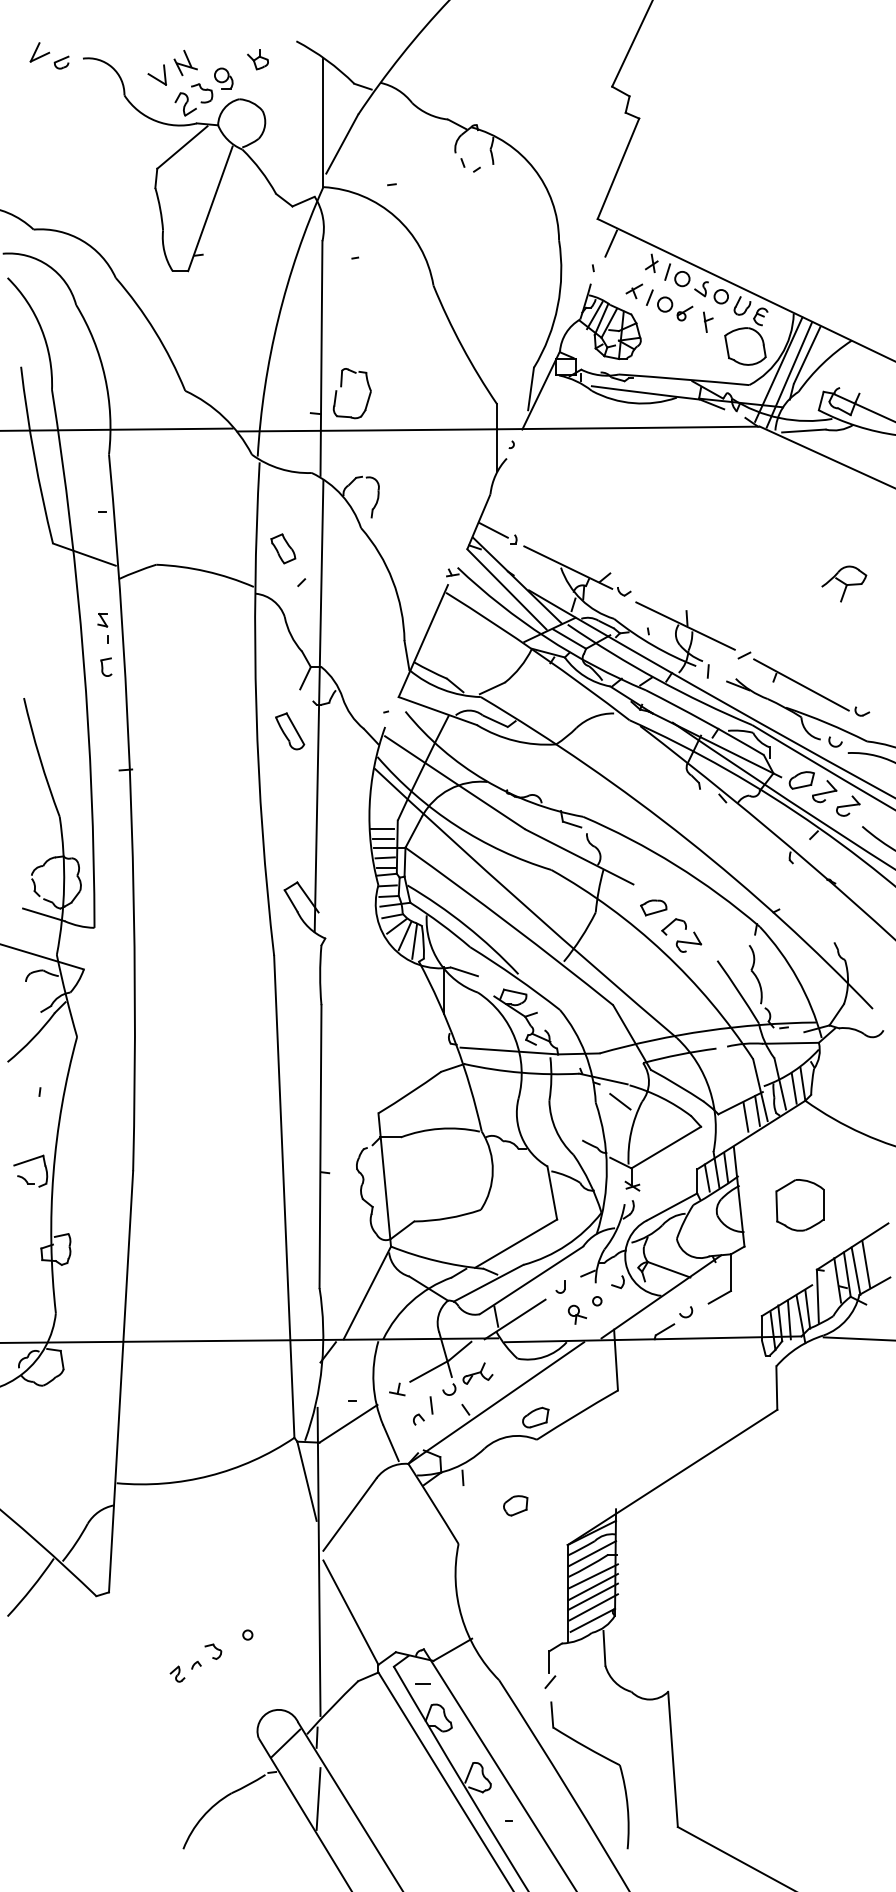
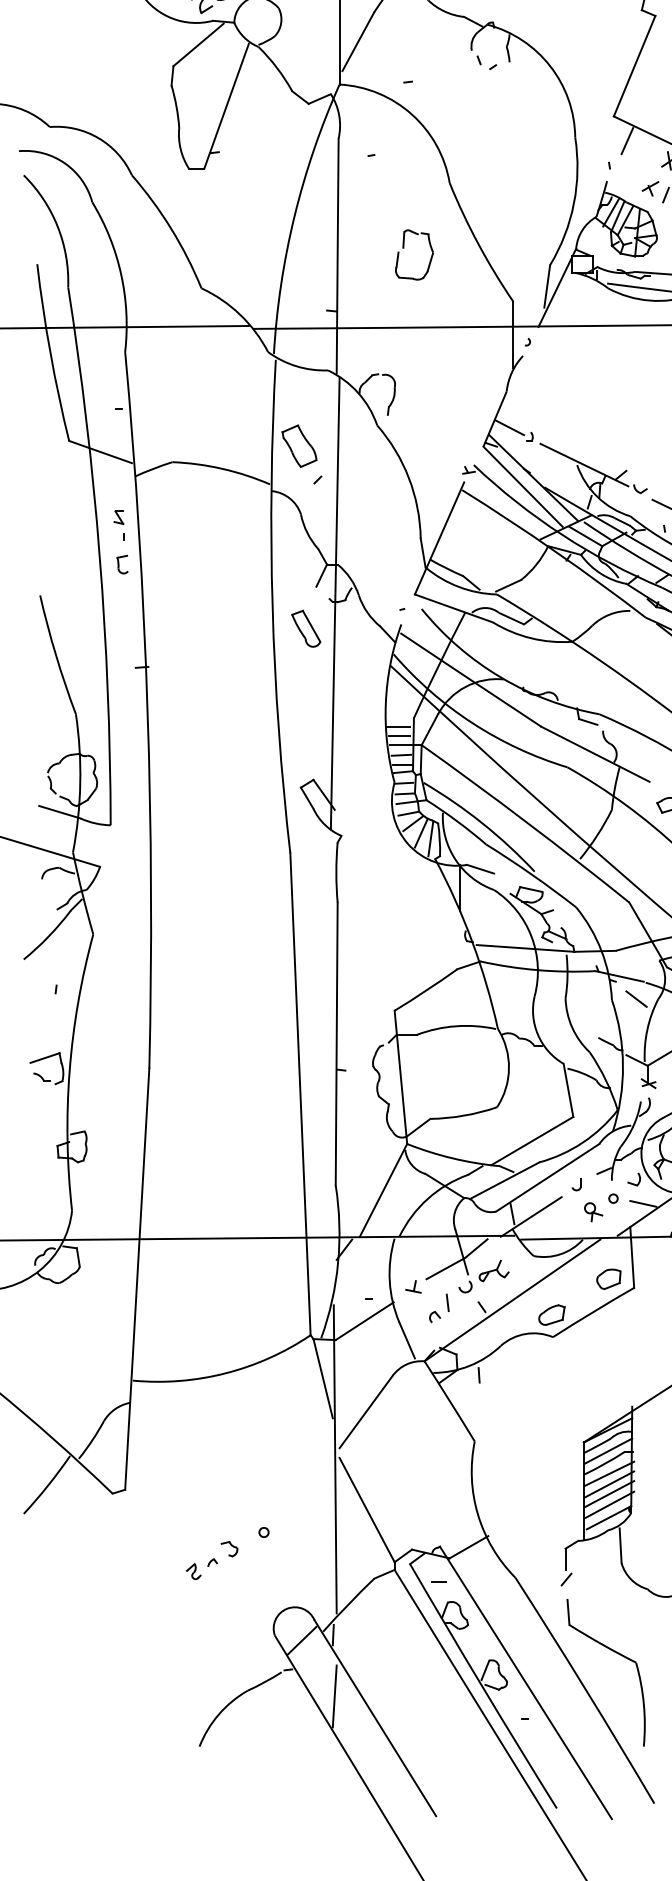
part: (341, 387) -> (403, 248), moved
part: (283, 548) -> (299, 445), size x1.43
line: (627, 1306) -> (643, 1203), added
part: (515, 1505) -> (608, 1278), moved

